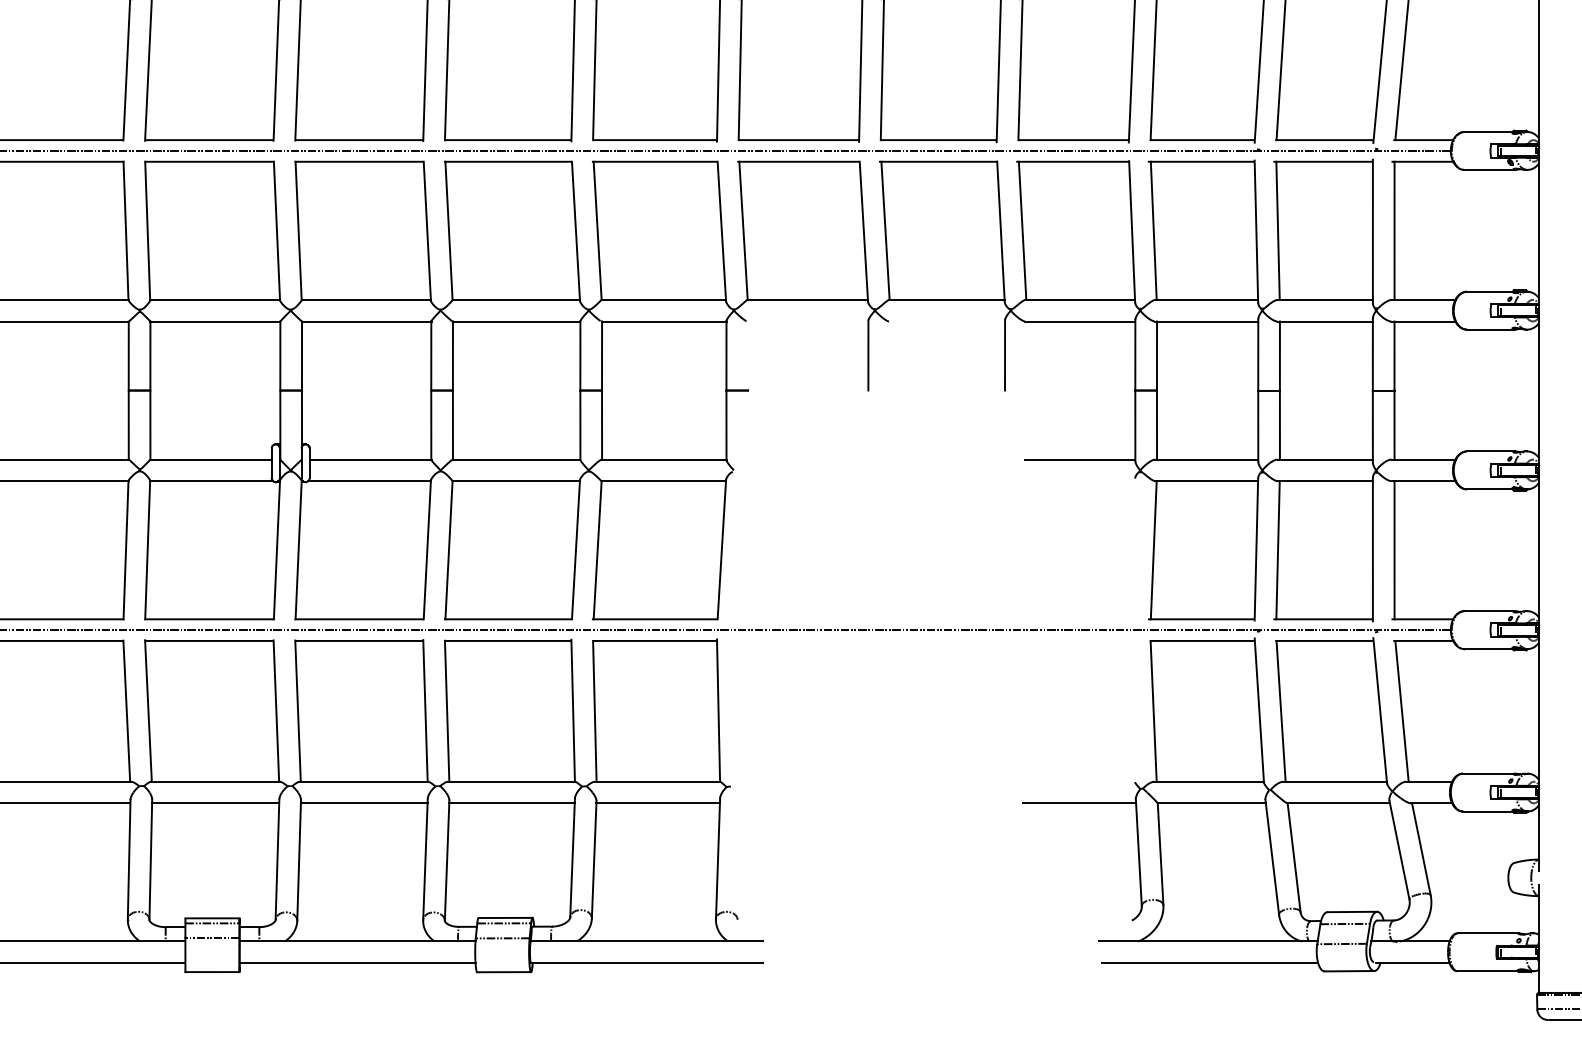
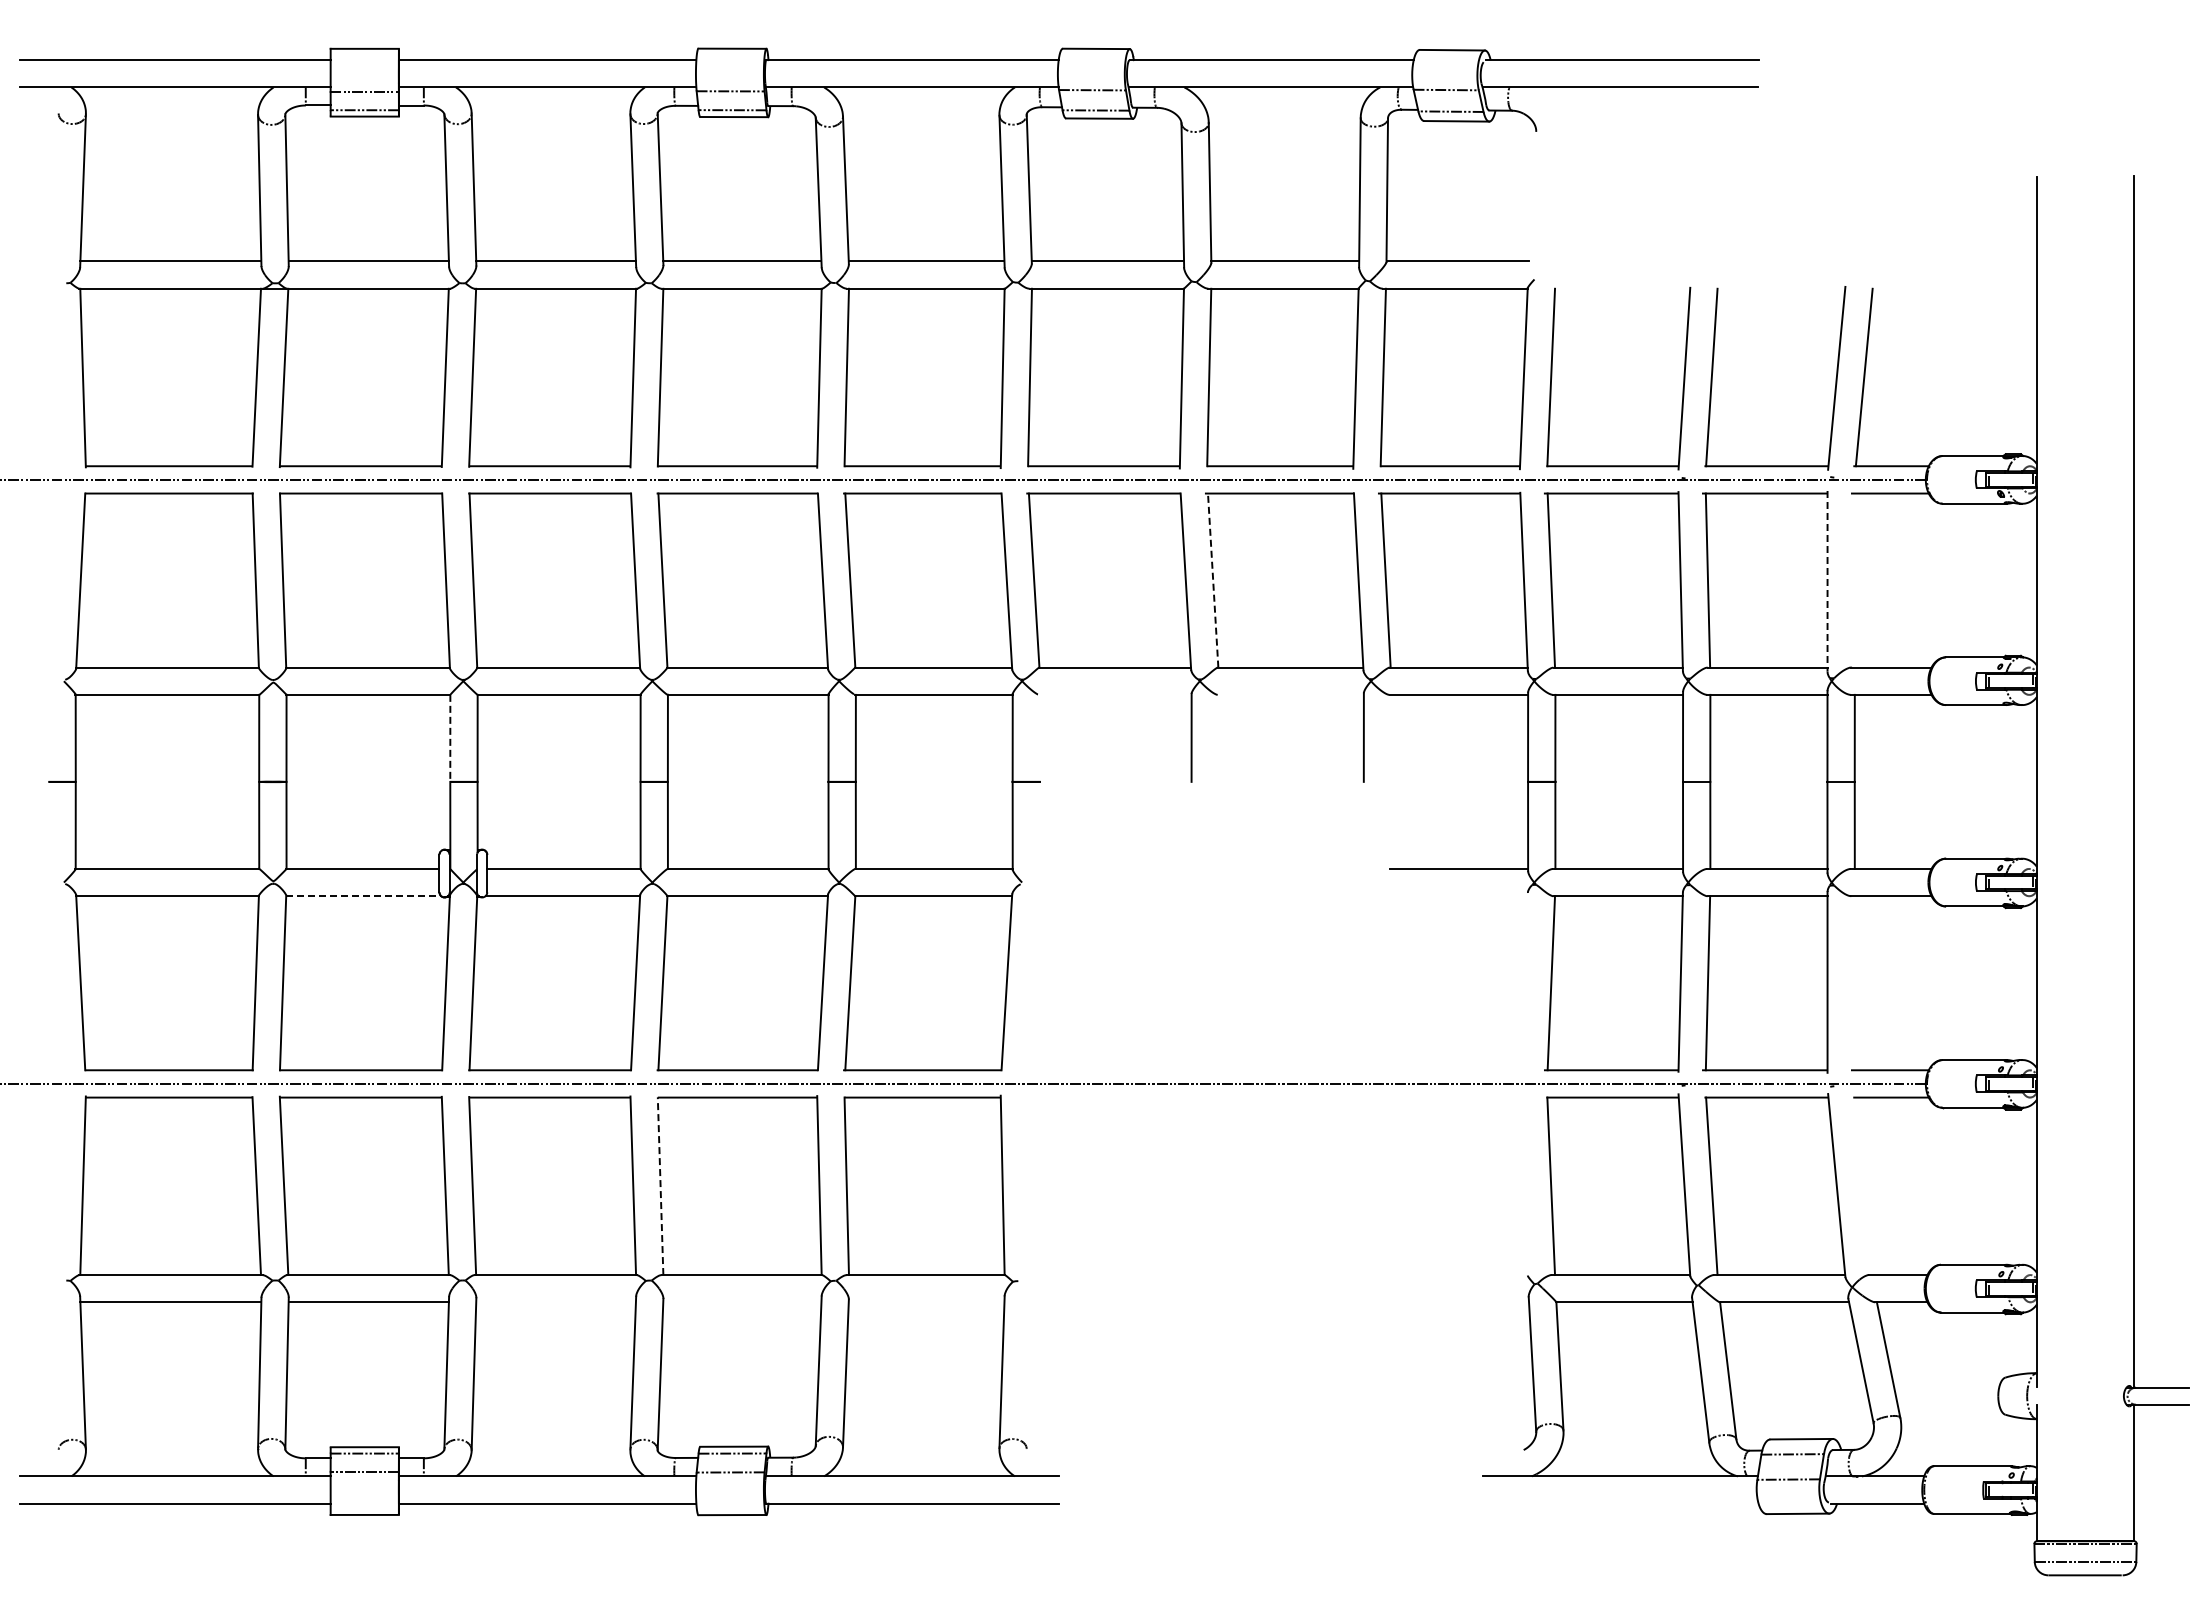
line: (885, 230) -> (1213, 580), solid -> dashed
line: (1394, 230) -> (1854, 580), removed
line: (1372, 231) -> (1827, 581), solid -> dashed
line: (280, 356) -> (450, 738), solid -> dashed
line: (211, 481) -> (363, 896), solid -> dashed
line: (1394, 550) -> (1854, 983), removed
line: (447, 711) -> (660, 1186), solid -> dashed
line: (1401, 711) -> (1863, 1186), removed
line: (363, 803) -> (555, 1302), removed
line: (512, 803) -> (742, 1302), removed
line: (658, 803) -> (926, 1302), removed
line: (1079, 803) -> (1457, 1302), removed
line: (1209, 962) -> (1621, 1503), removed

